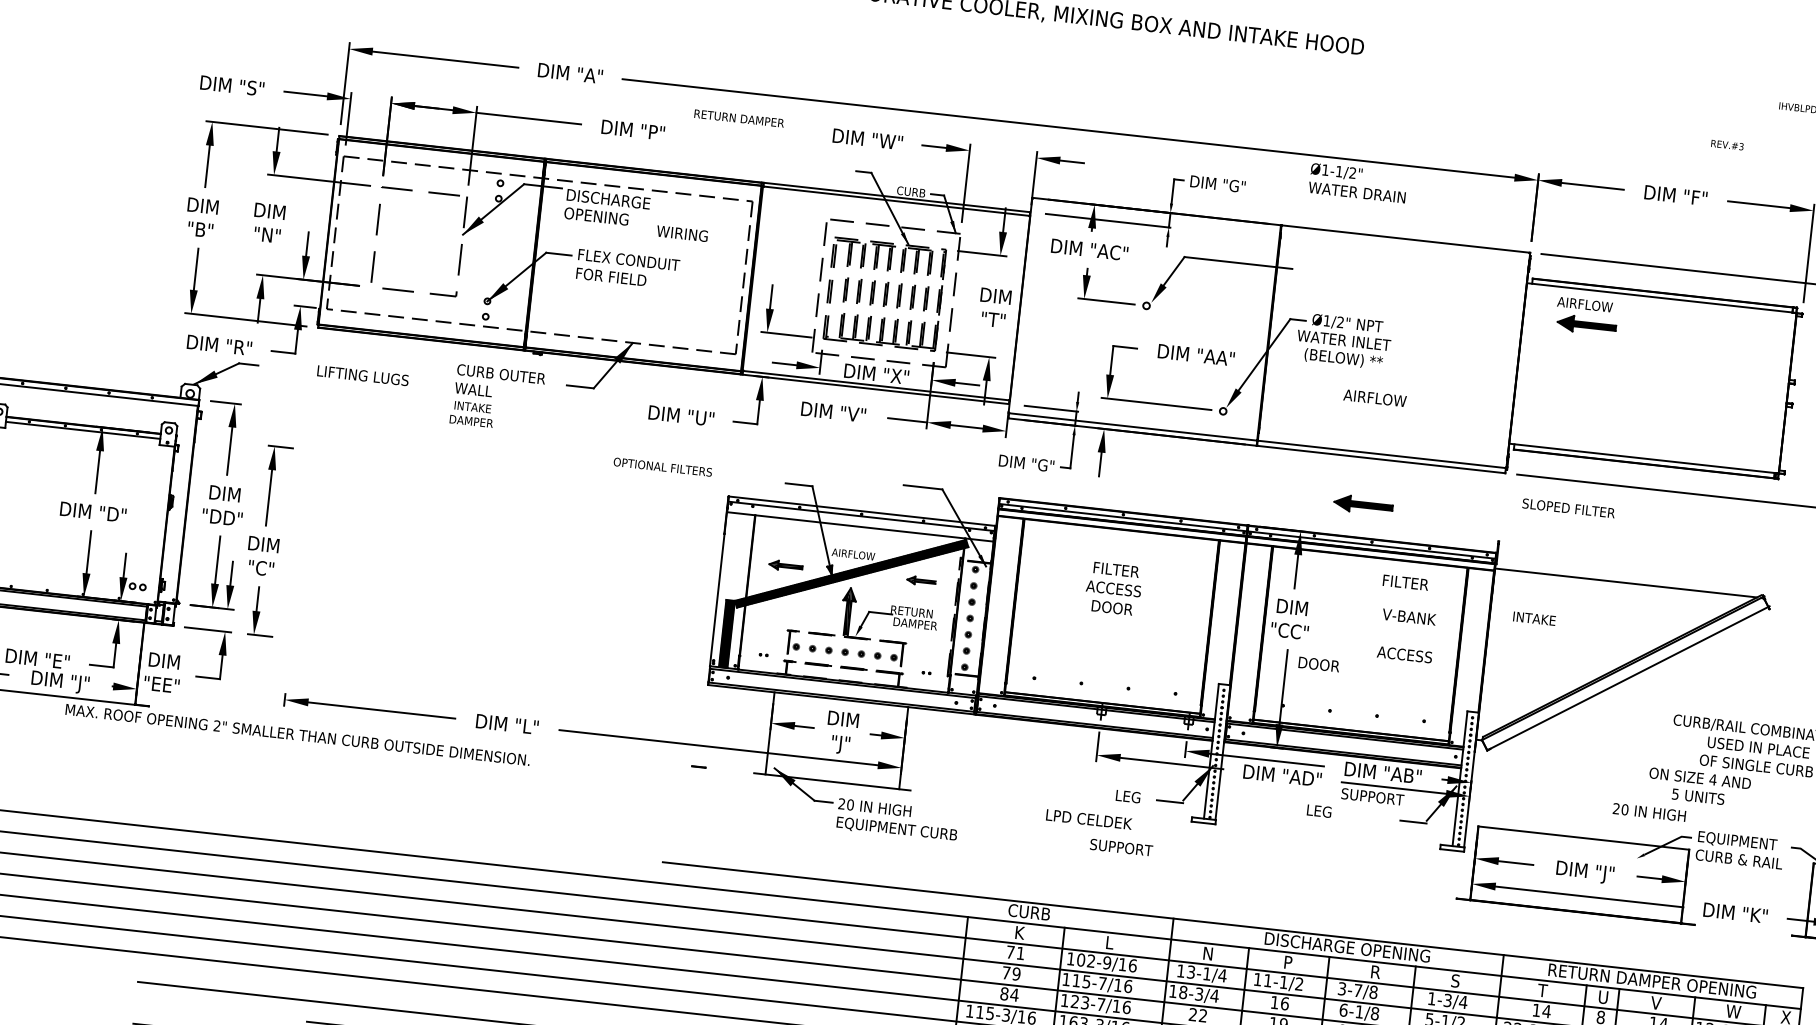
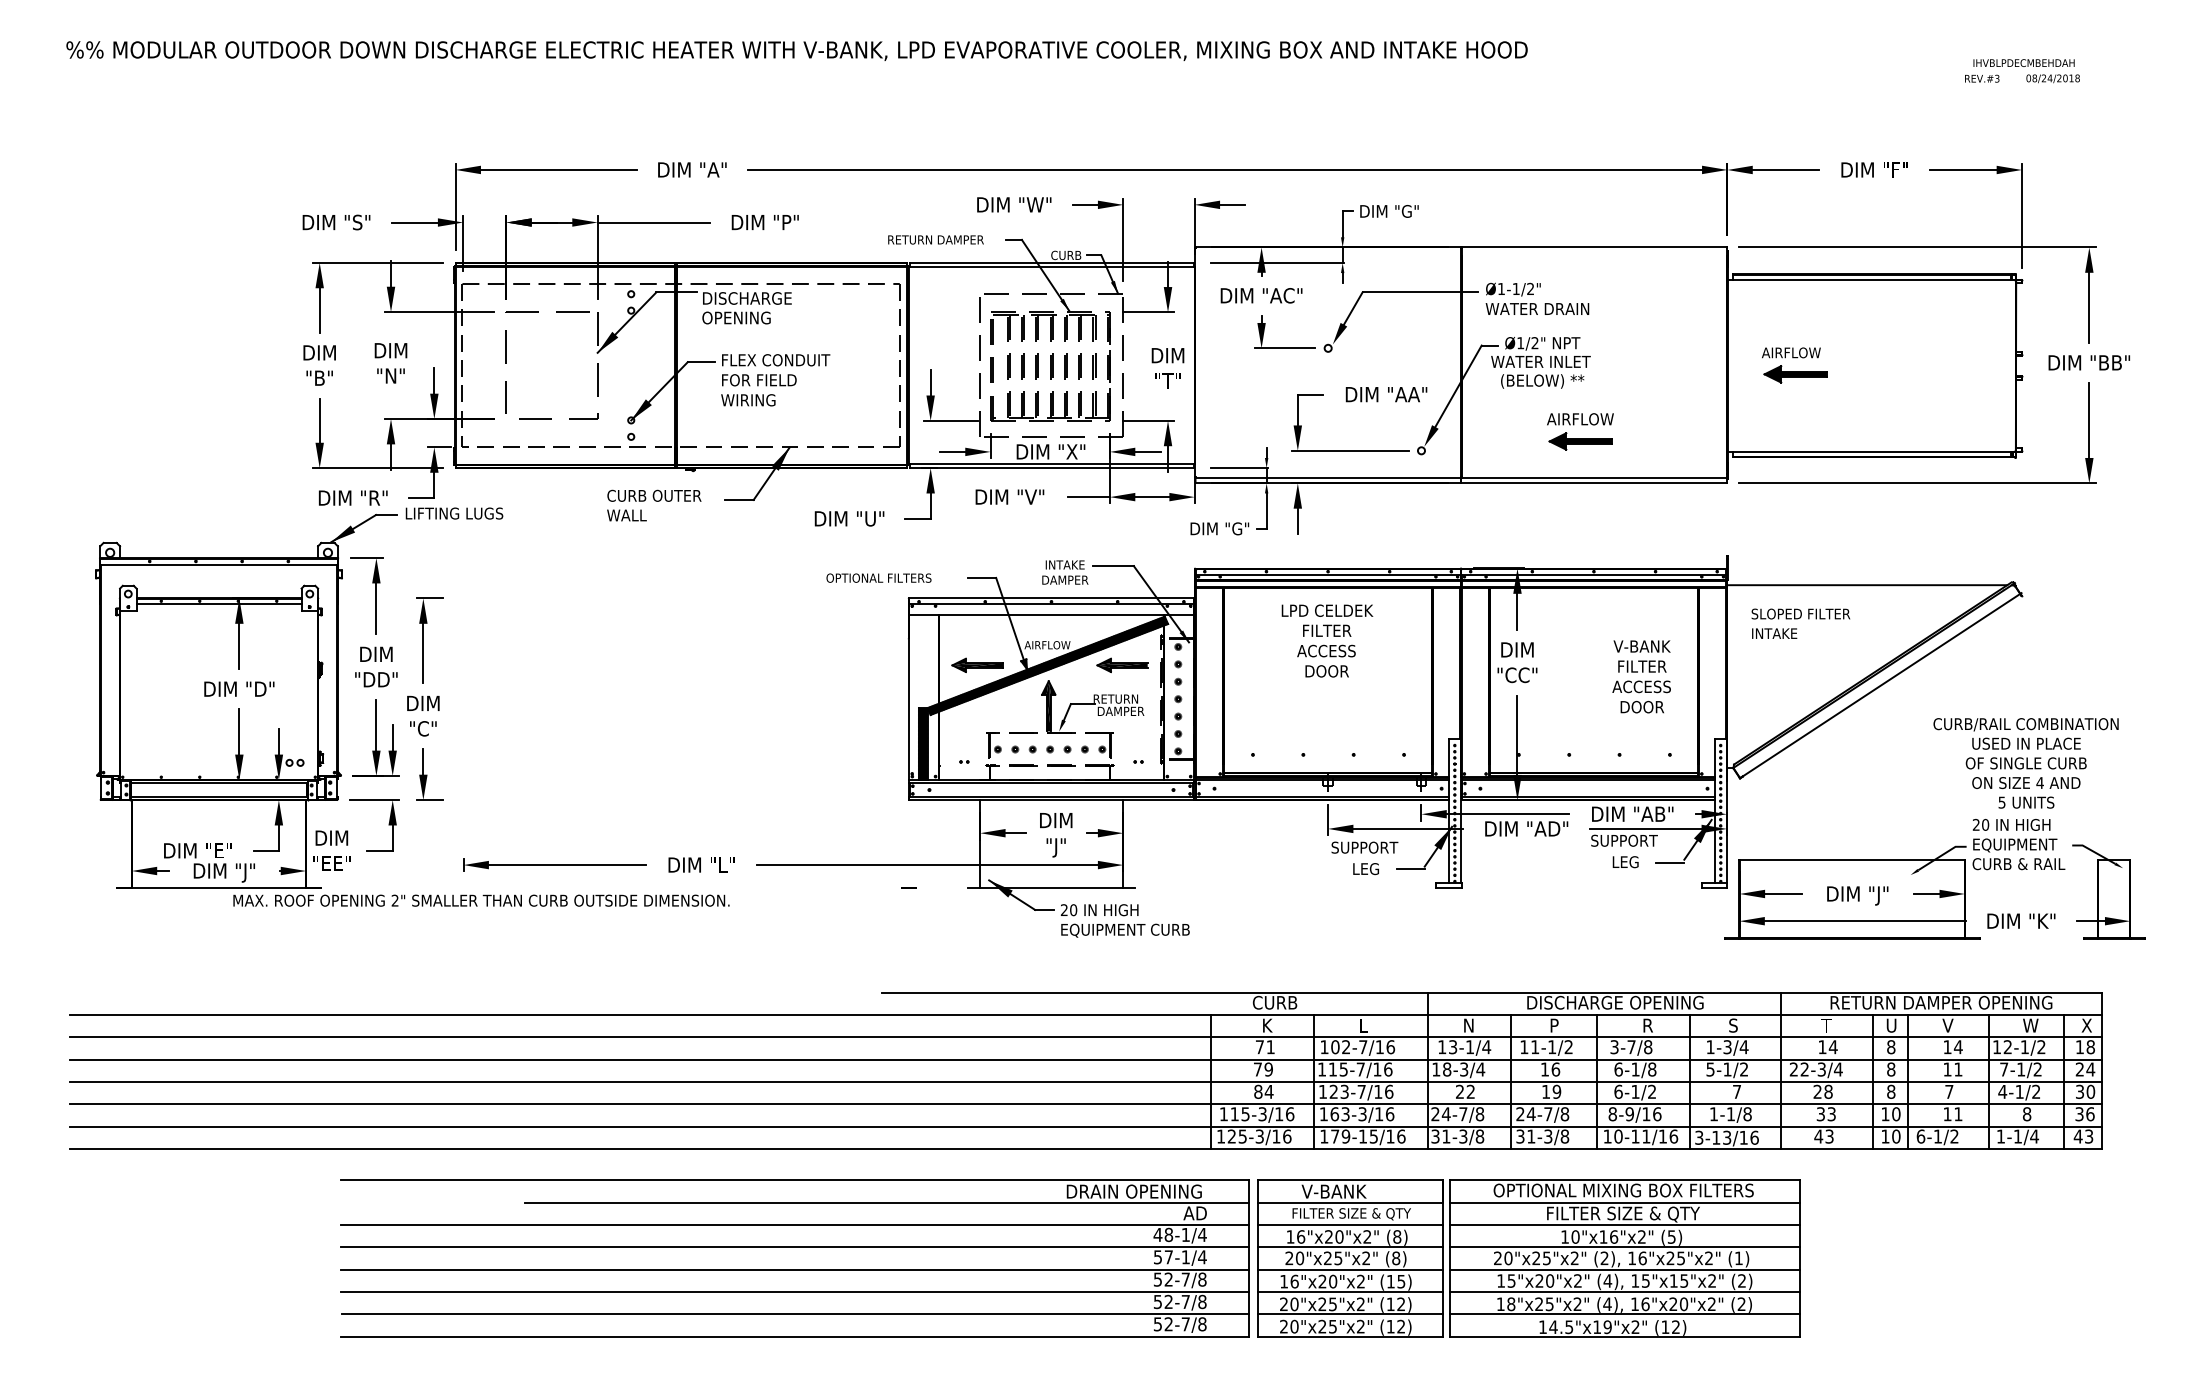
text: (738, 118) -> (935, 239), moved
text: (1727, 144) -> (1982, 78), moved
text: (1358, 182) -> (1537, 298), moved
text: (682, 233) -> (748, 400), moved
part: (1586, 316) -> (1794, 365), moved
text: (363, 375) -> (454, 513), moved
text: (472, 414) -> (1065, 572), moved
text: (662, 466) -> (878, 577), moved
part: (1363, 505) -> (1580, 441), moved
text: (1568, 507) -> (1800, 613), moved
part: (786, 565) -> (977, 664), size x1.43
part: (921, 581) -> (1122, 665), size x1.67
text: (1405, 582) -> (1642, 666), moved
text: (1318, 663) -> (1641, 706), moved
text: (1699, 787) -> (2026, 792), moved
text: (1319, 811) -> (1625, 862), moved
text: (1649, 812) -> (2011, 824), moved
text: (1089, 819) -> (1327, 610), moved
text: (1121, 847) -> (1364, 847), moved
text: (1107, 963) -> (1363, 1047), 102-9/16 -> 102-7/16

